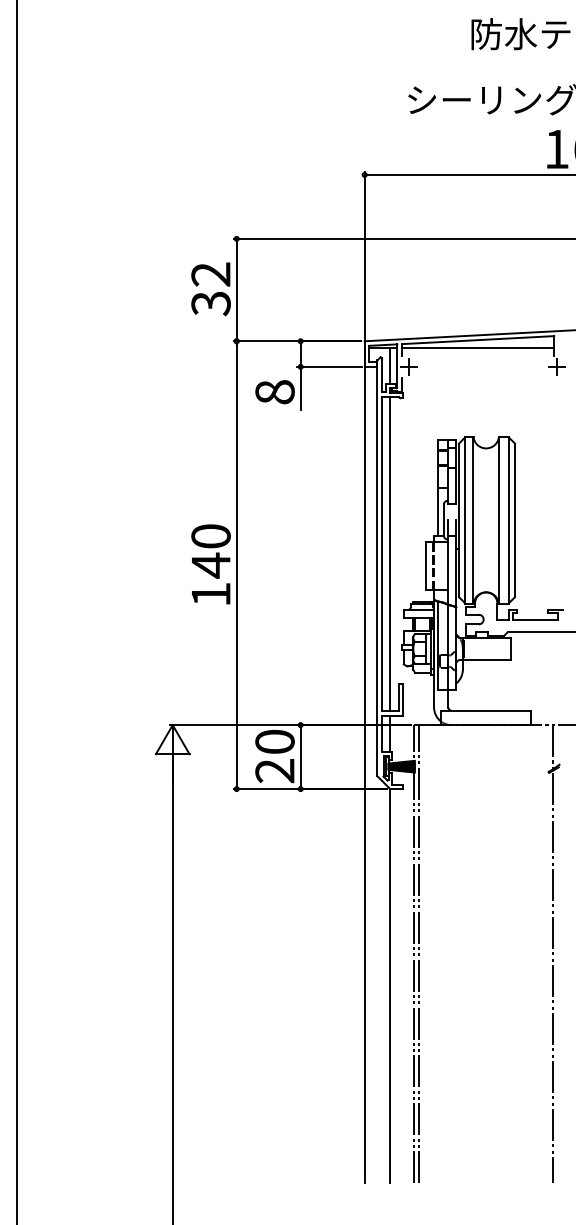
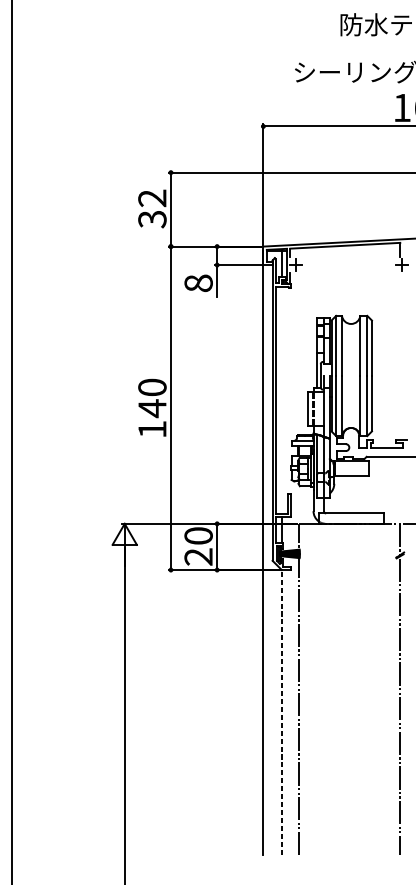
line: (477, 347) -> (344, 251), removed
line: (390, 554) -> (282, 400), removed
line: (419, 954) -> (302, 689), removed
line: (390, 985) -> (282, 711), solid -> dashed

